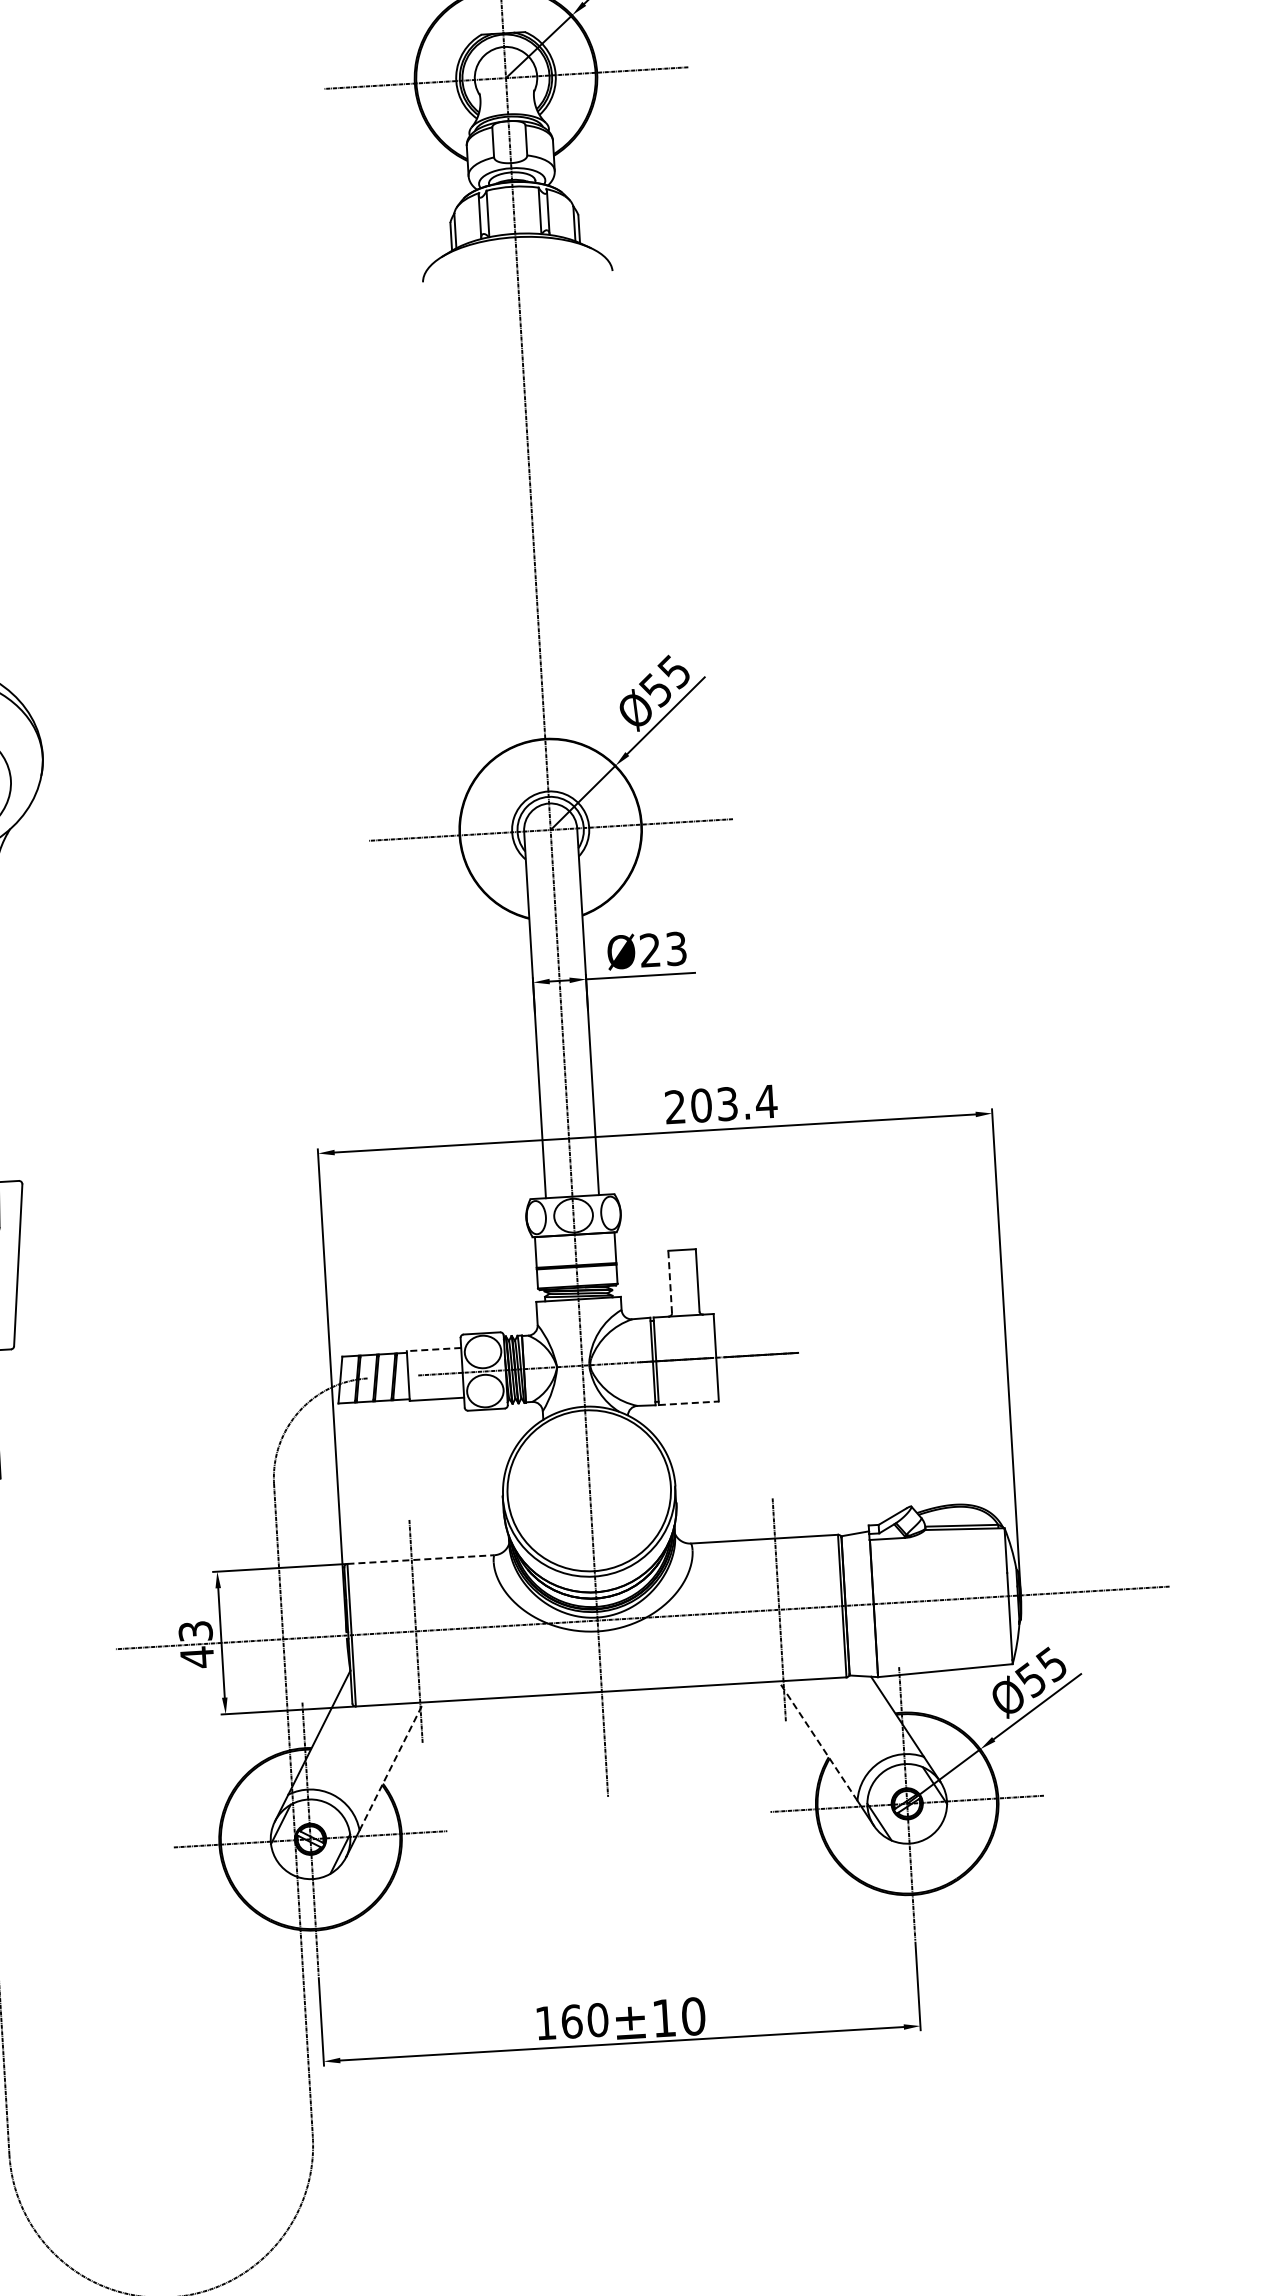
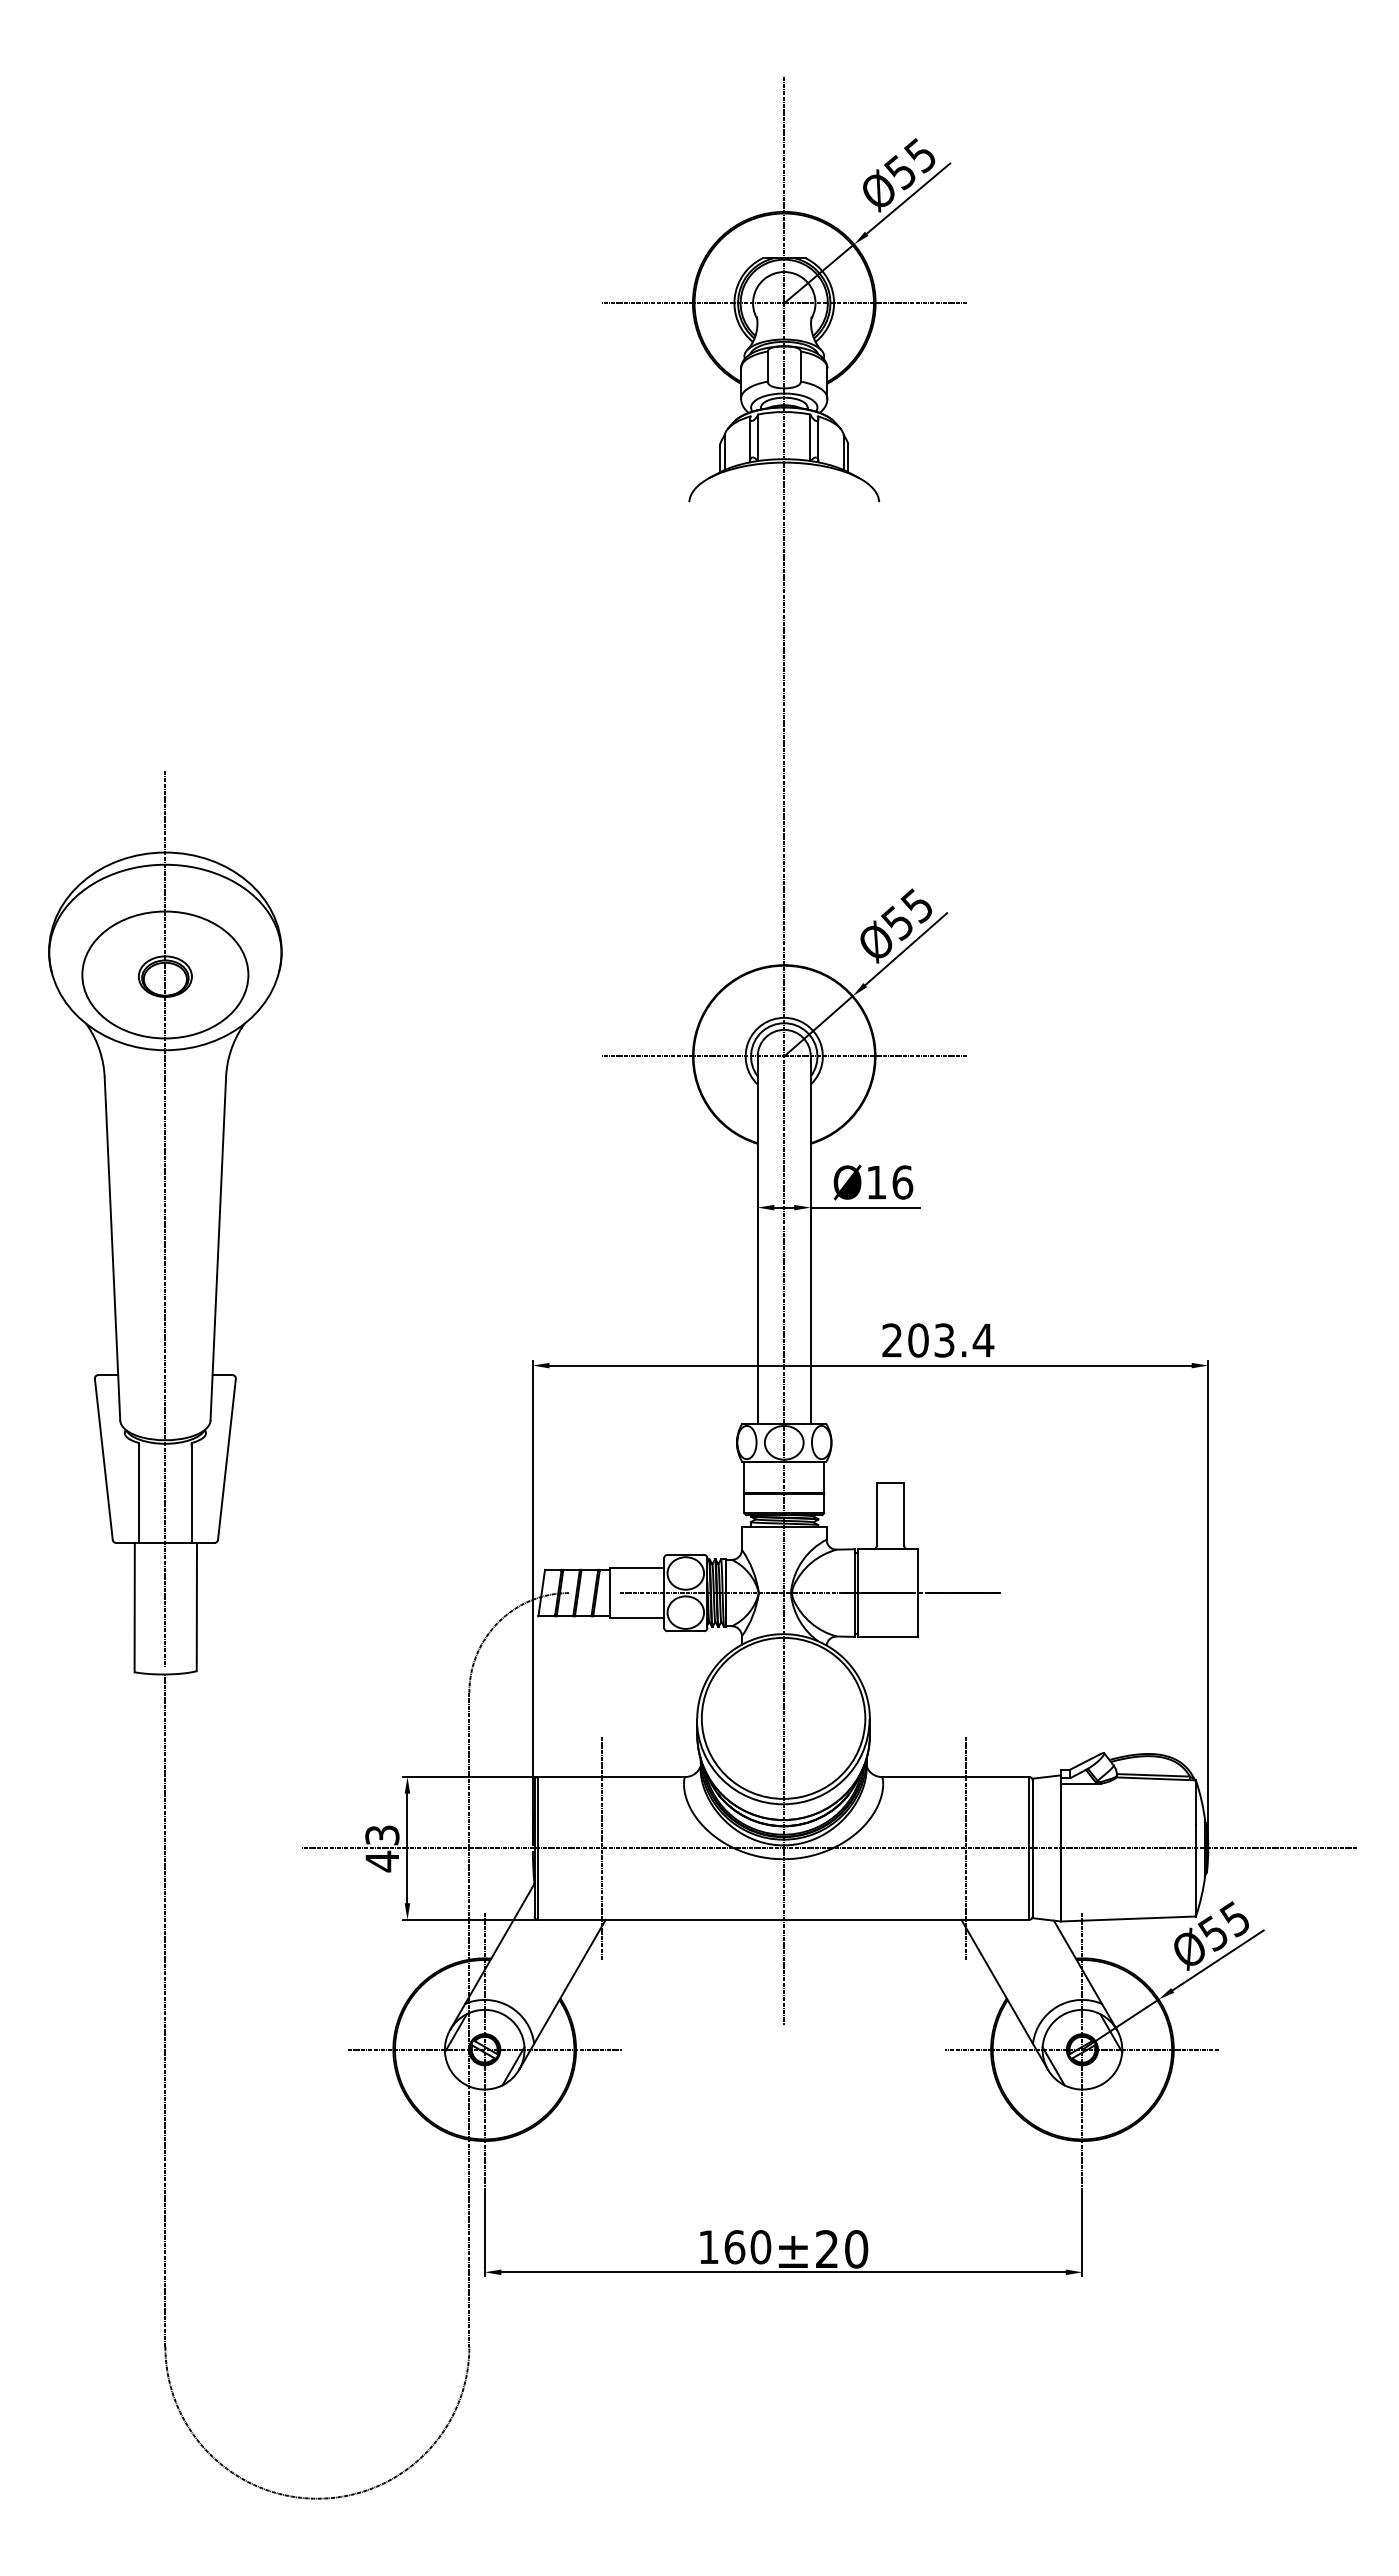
text: (663, 949) -> (889, 1182), Ø23 -> Ø16
line: (669, 1281) -> (876, 1514), dashed -> solid
line: (433, 1349) -> (636, 1568), dashed -> solid
line: (689, 1402) -> (888, 1636), dashed -> solid
line: (420, 1560) -> (611, 1777), dashed -> solid
line: (818, 1740) -> (997, 1981), dashed -> solid
line: (391, 1766) -> (569, 1981), dashed -> solid
text: (663, 2017) -> (826, 2248), ±10 -> ±20

